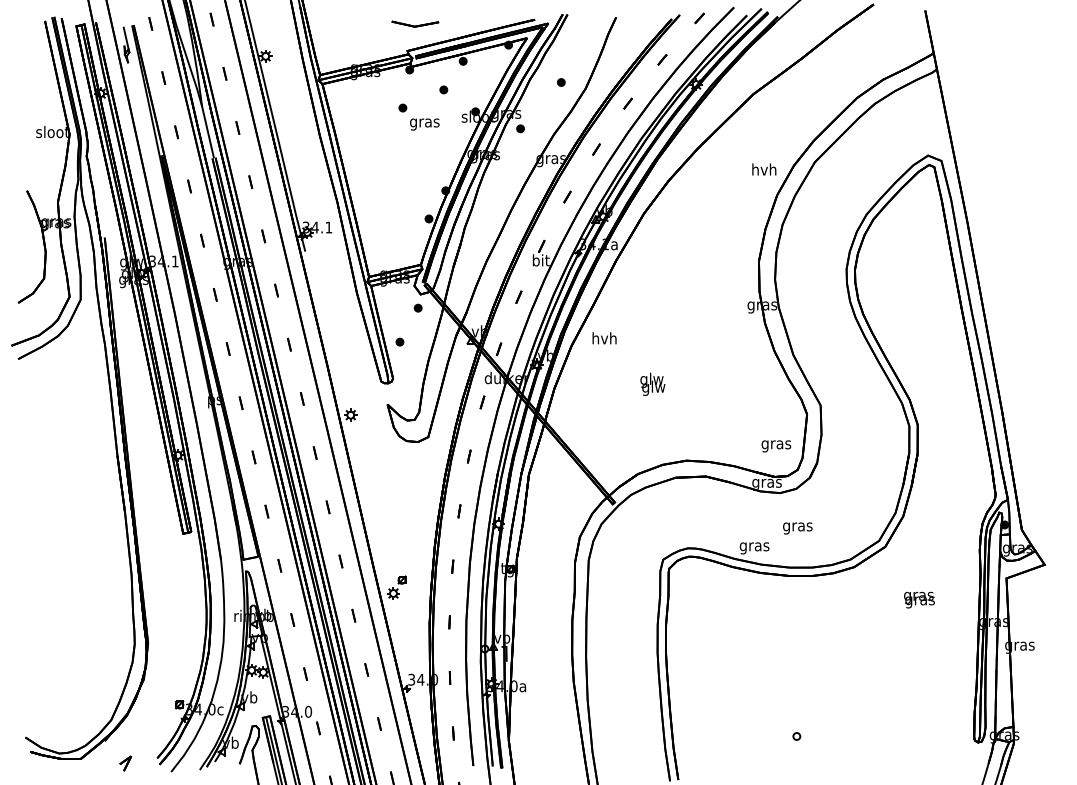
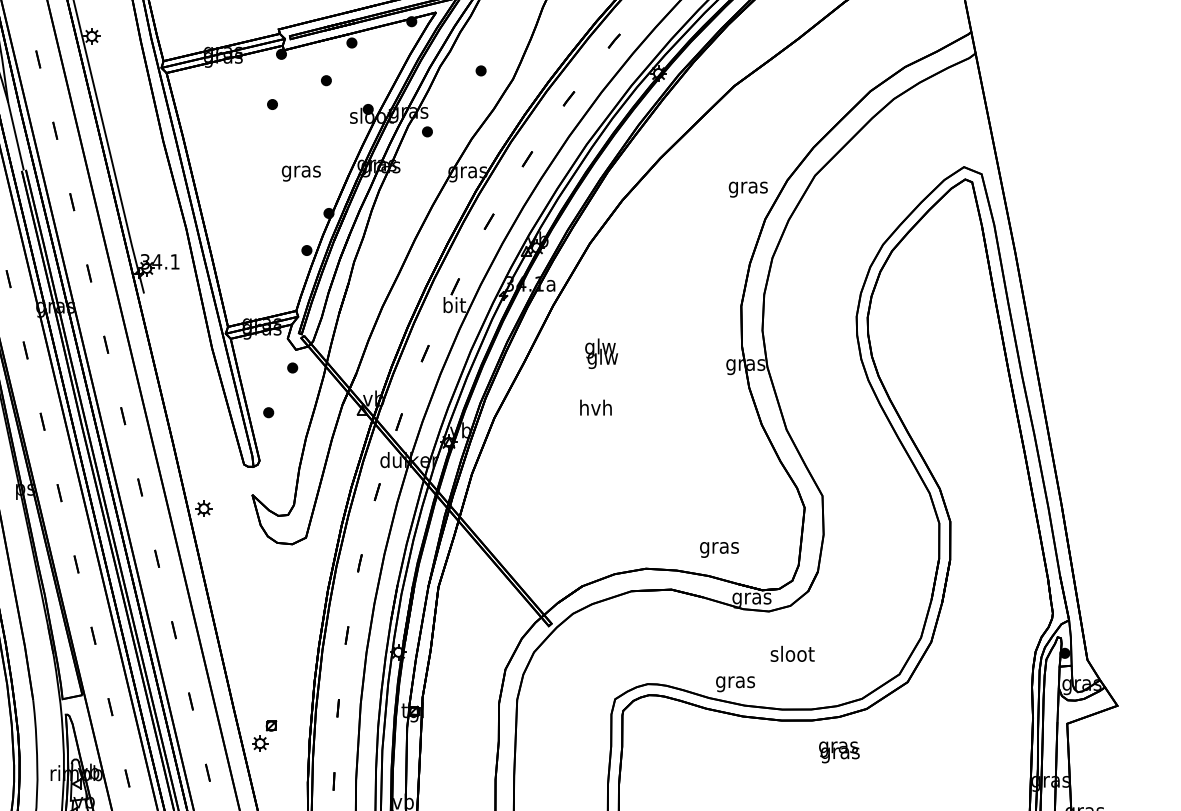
text: (424, 124) -> (300, 173), moved
text: (764, 170) -> (748, 186), hvh -> gras
text: (604, 338) -> (595, 407), moved
text: (652, 383) -> (601, 352), moved
text: (776, 446) -> (719, 550), moved
text: (797, 526) -> (792, 655), gras -> sloot
text: (919, 599) -> (839, 751), moved

